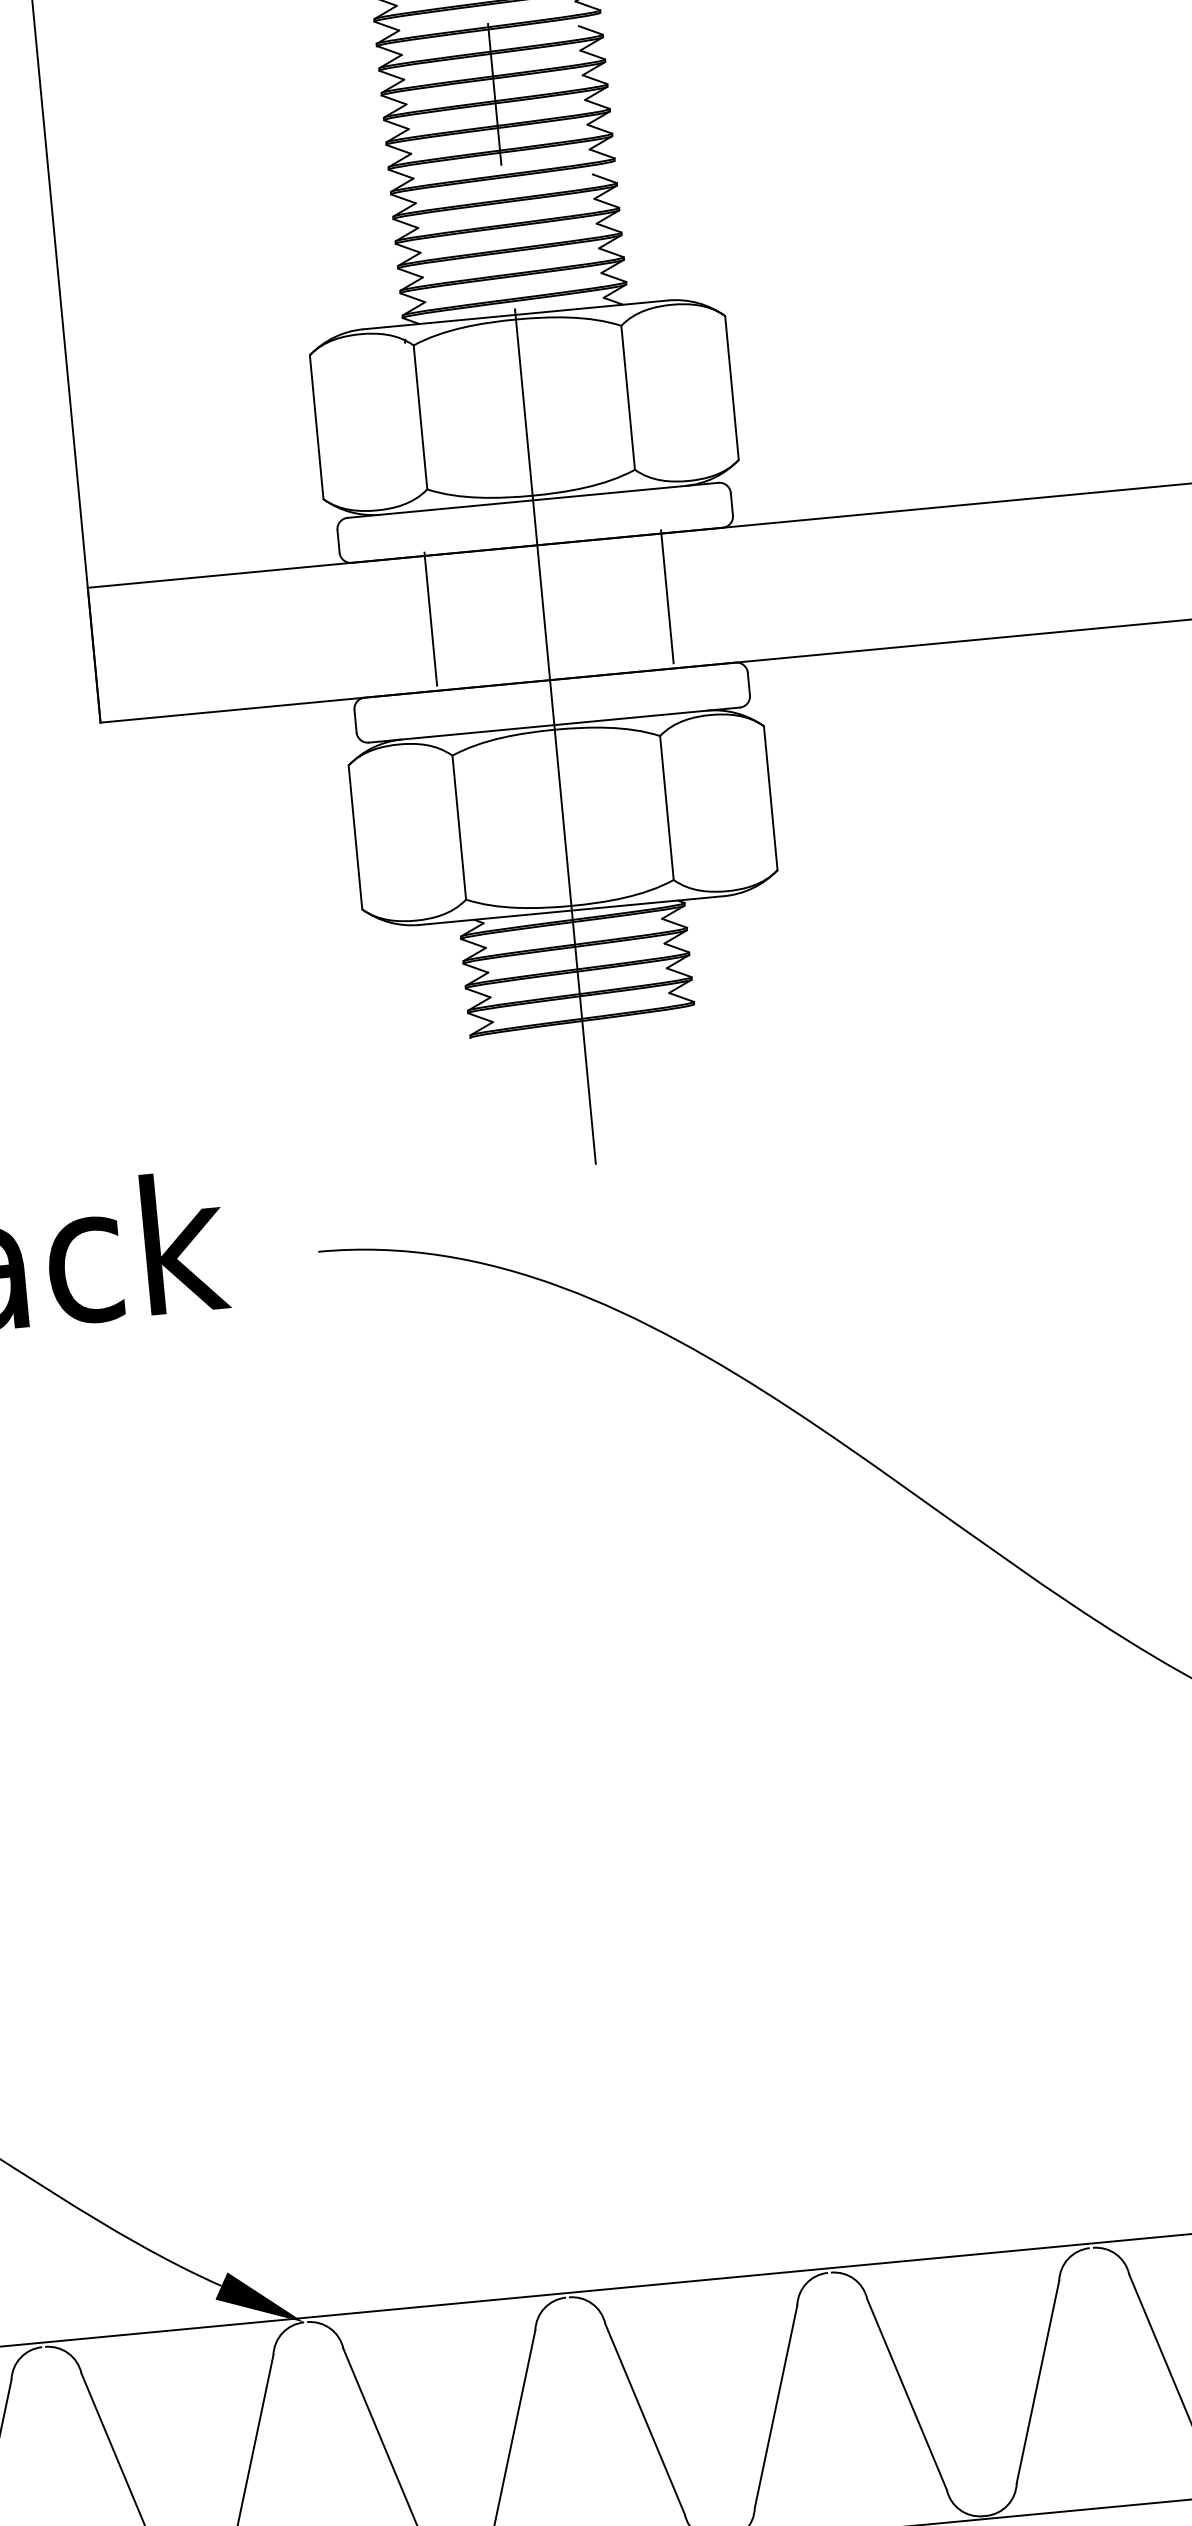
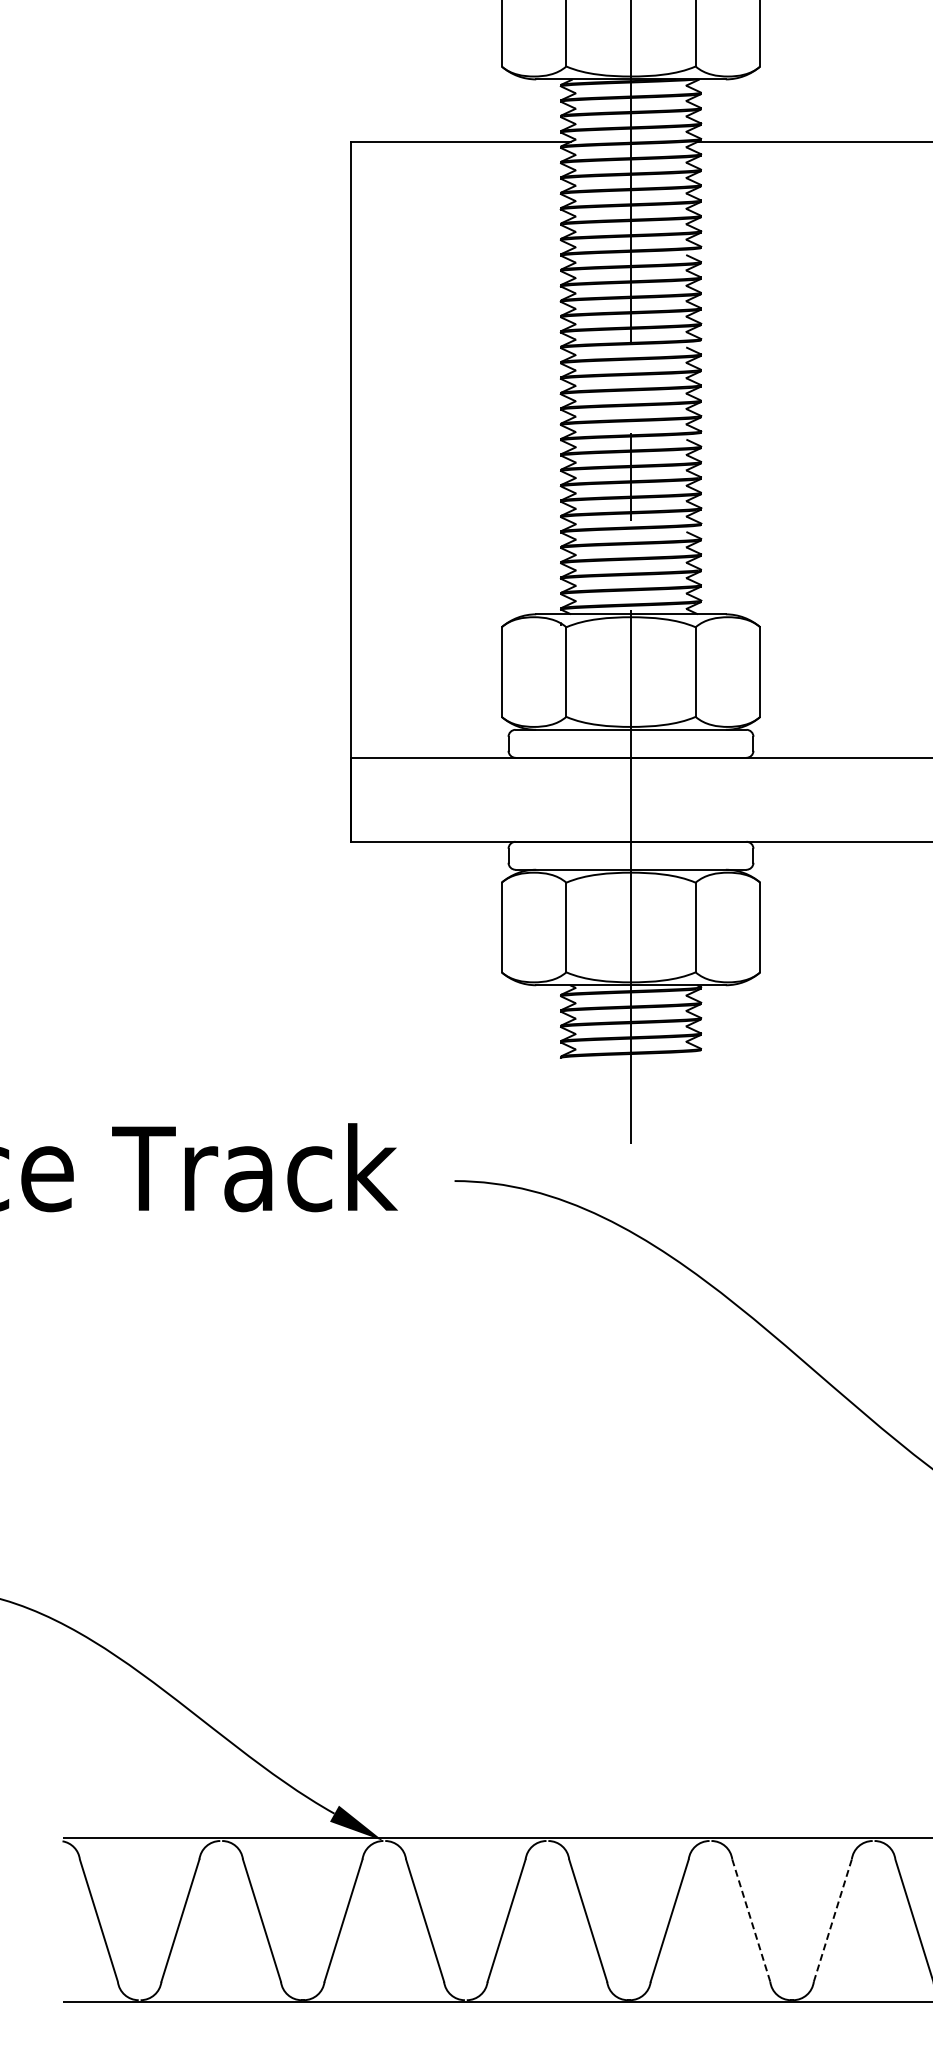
line: (667, 597) -> (708, 797), removed
line: (430, 619) -> (560, 797), removed
line: (1037, 2381) -> (832, 1920), solid -> dashed
line: (907, 2395) -> (751, 1921), solid -> dashed

